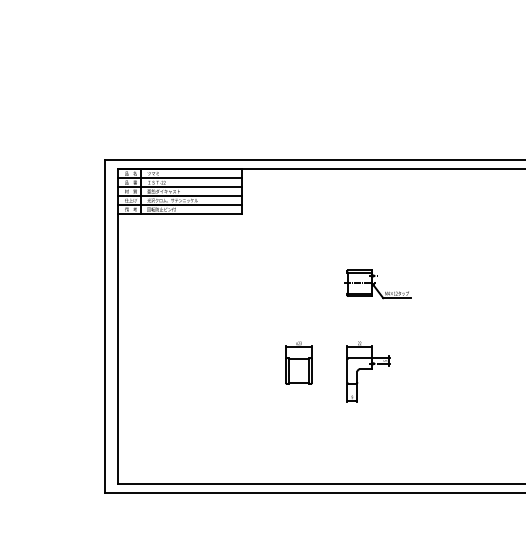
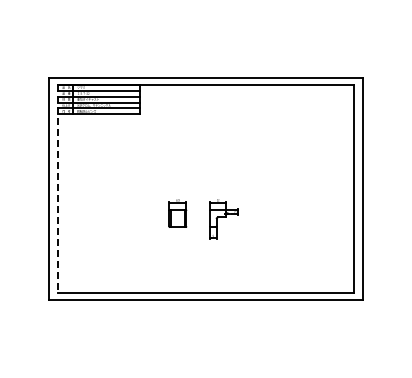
part: (378, 285) -> (230, 161), removed
line: (119, 327) -> (58, 189), solid -> dashed

